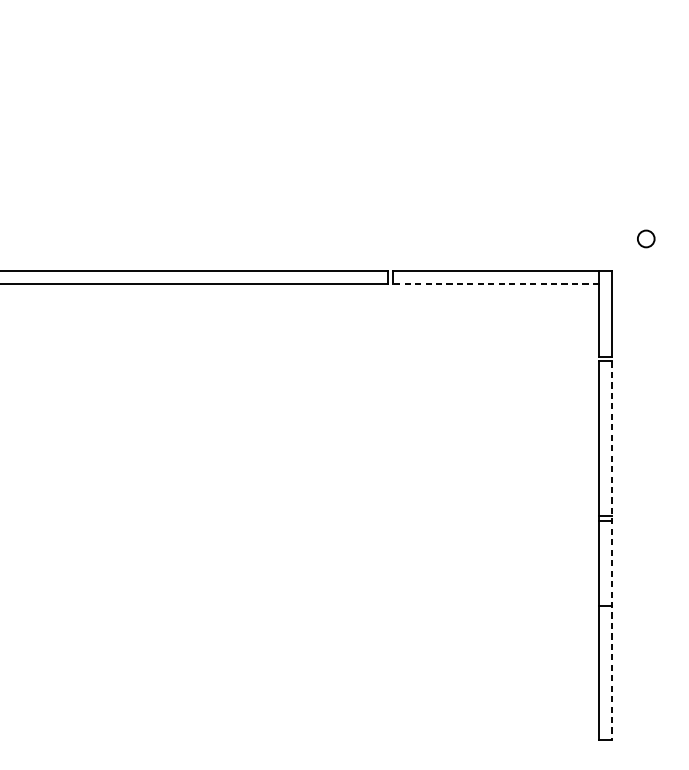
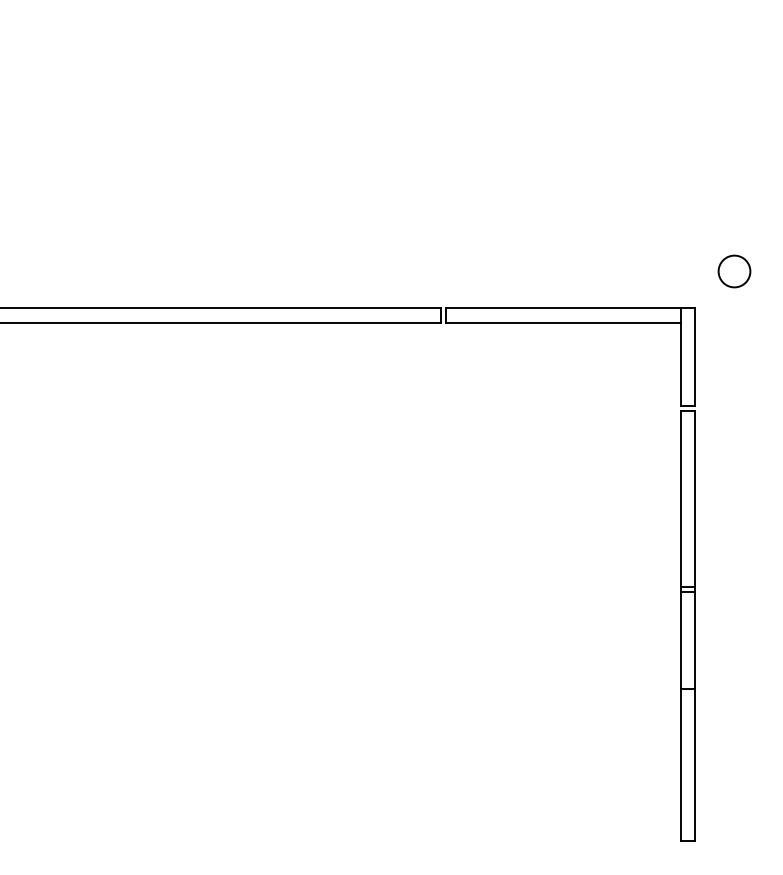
circle: (646, 238) -> (734, 271), size x1.67
line: (494, 283) -> (562, 322), dashed -> solid
line: (611, 550) -> (695, 625), dashed -> solid

